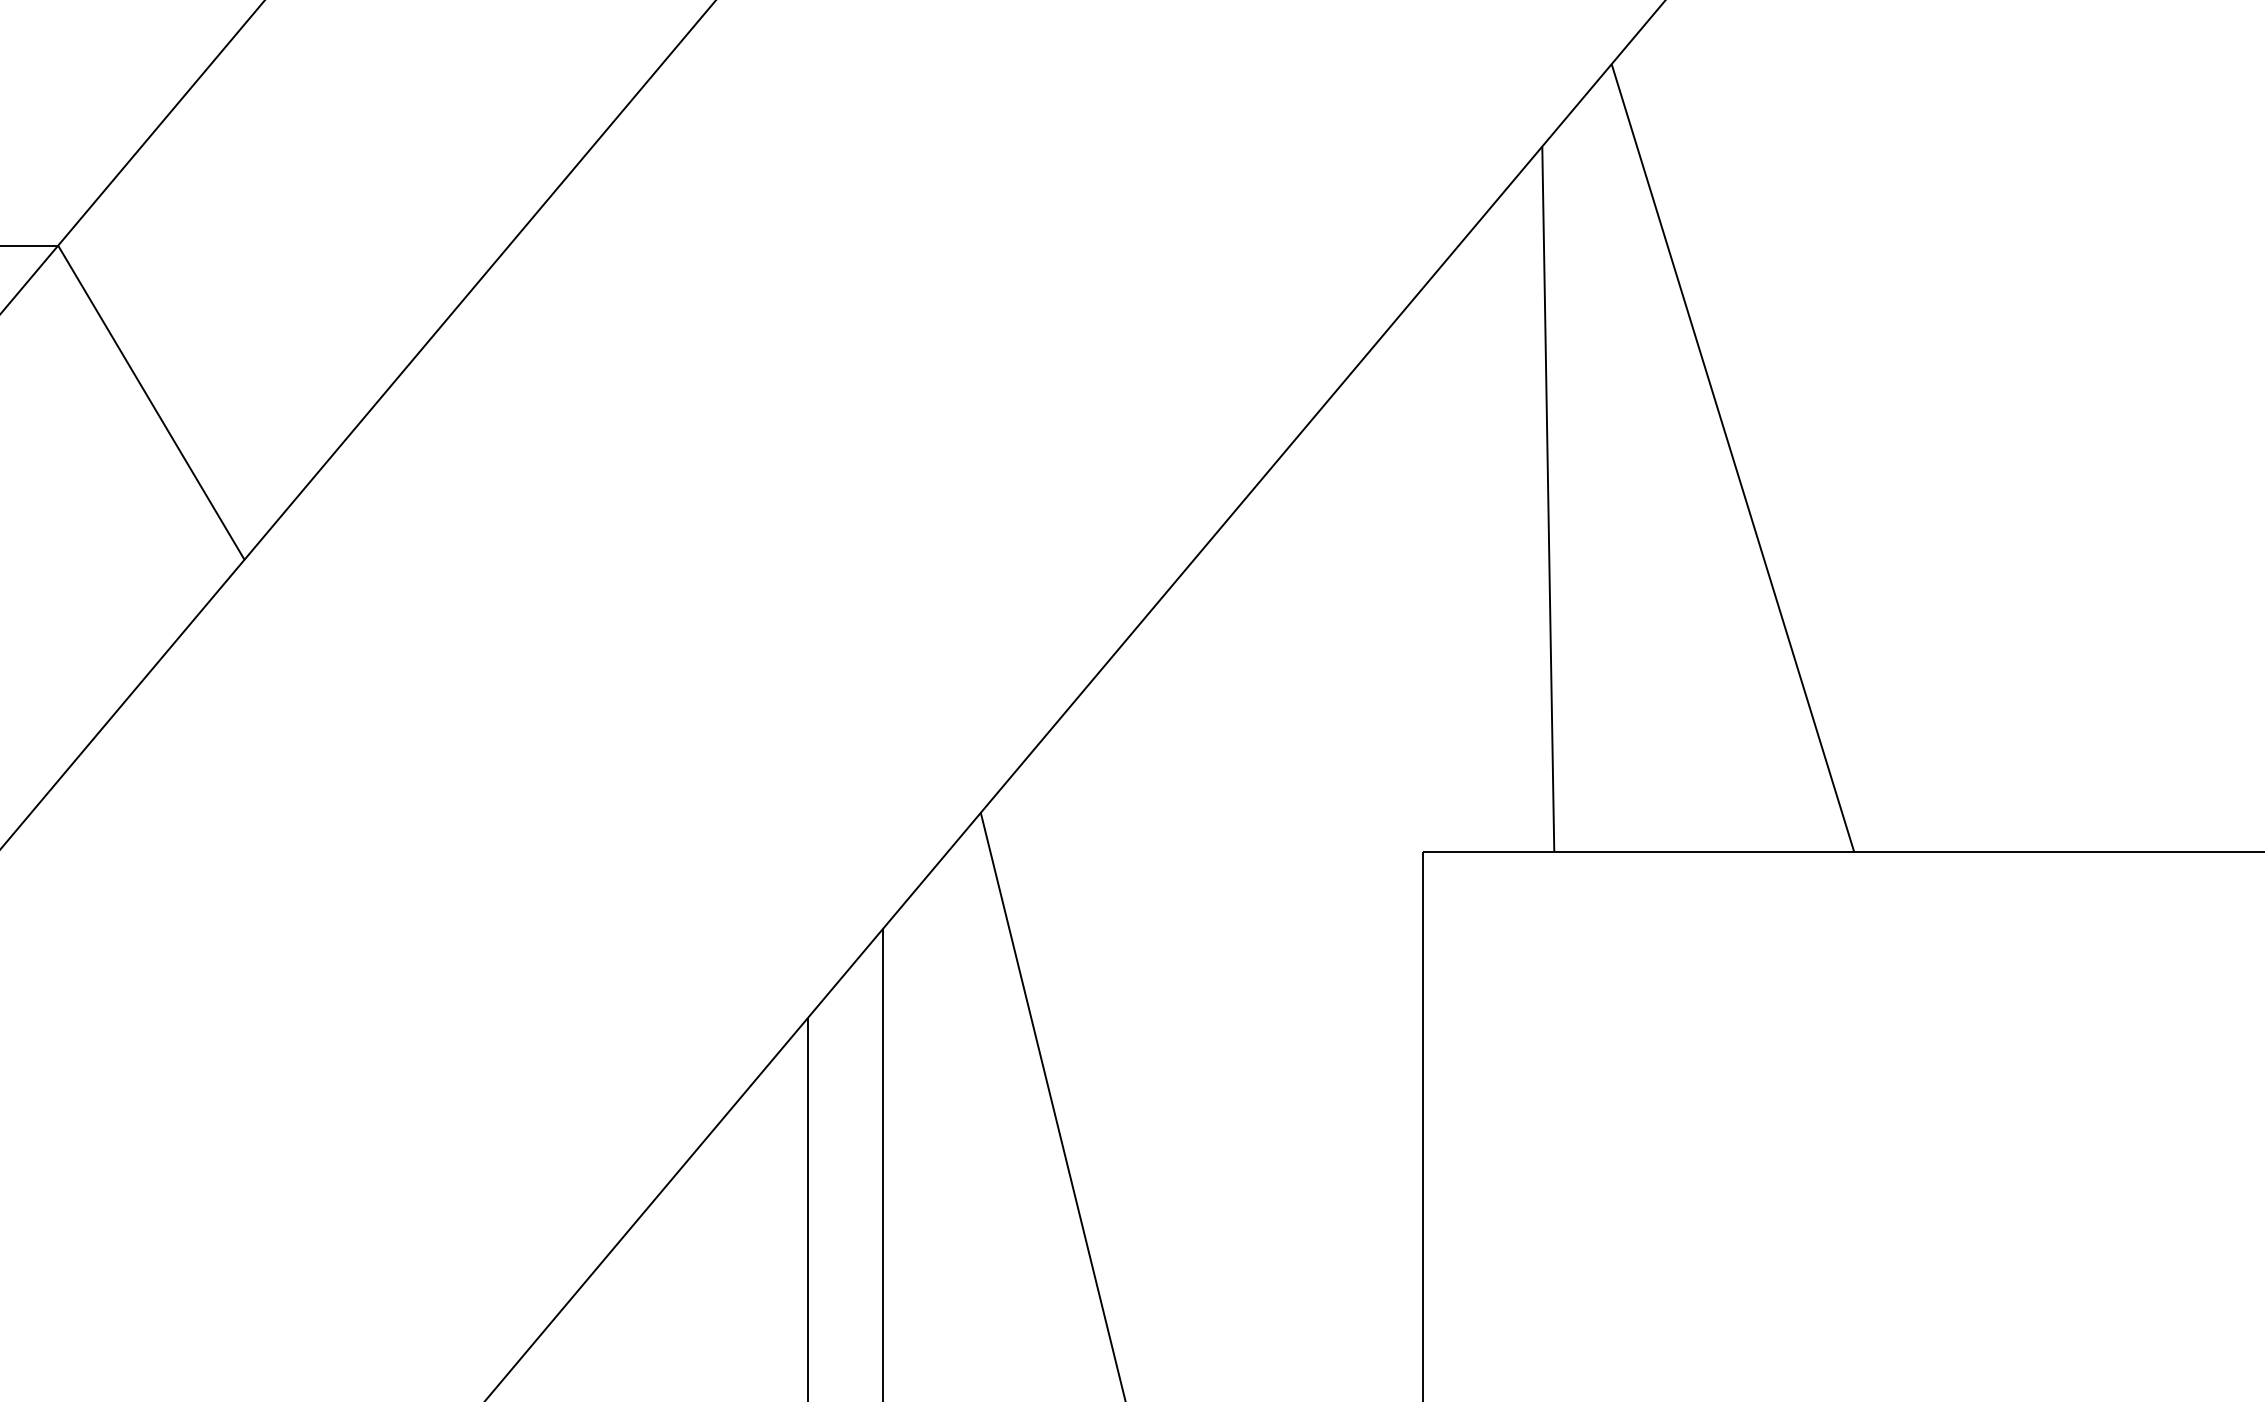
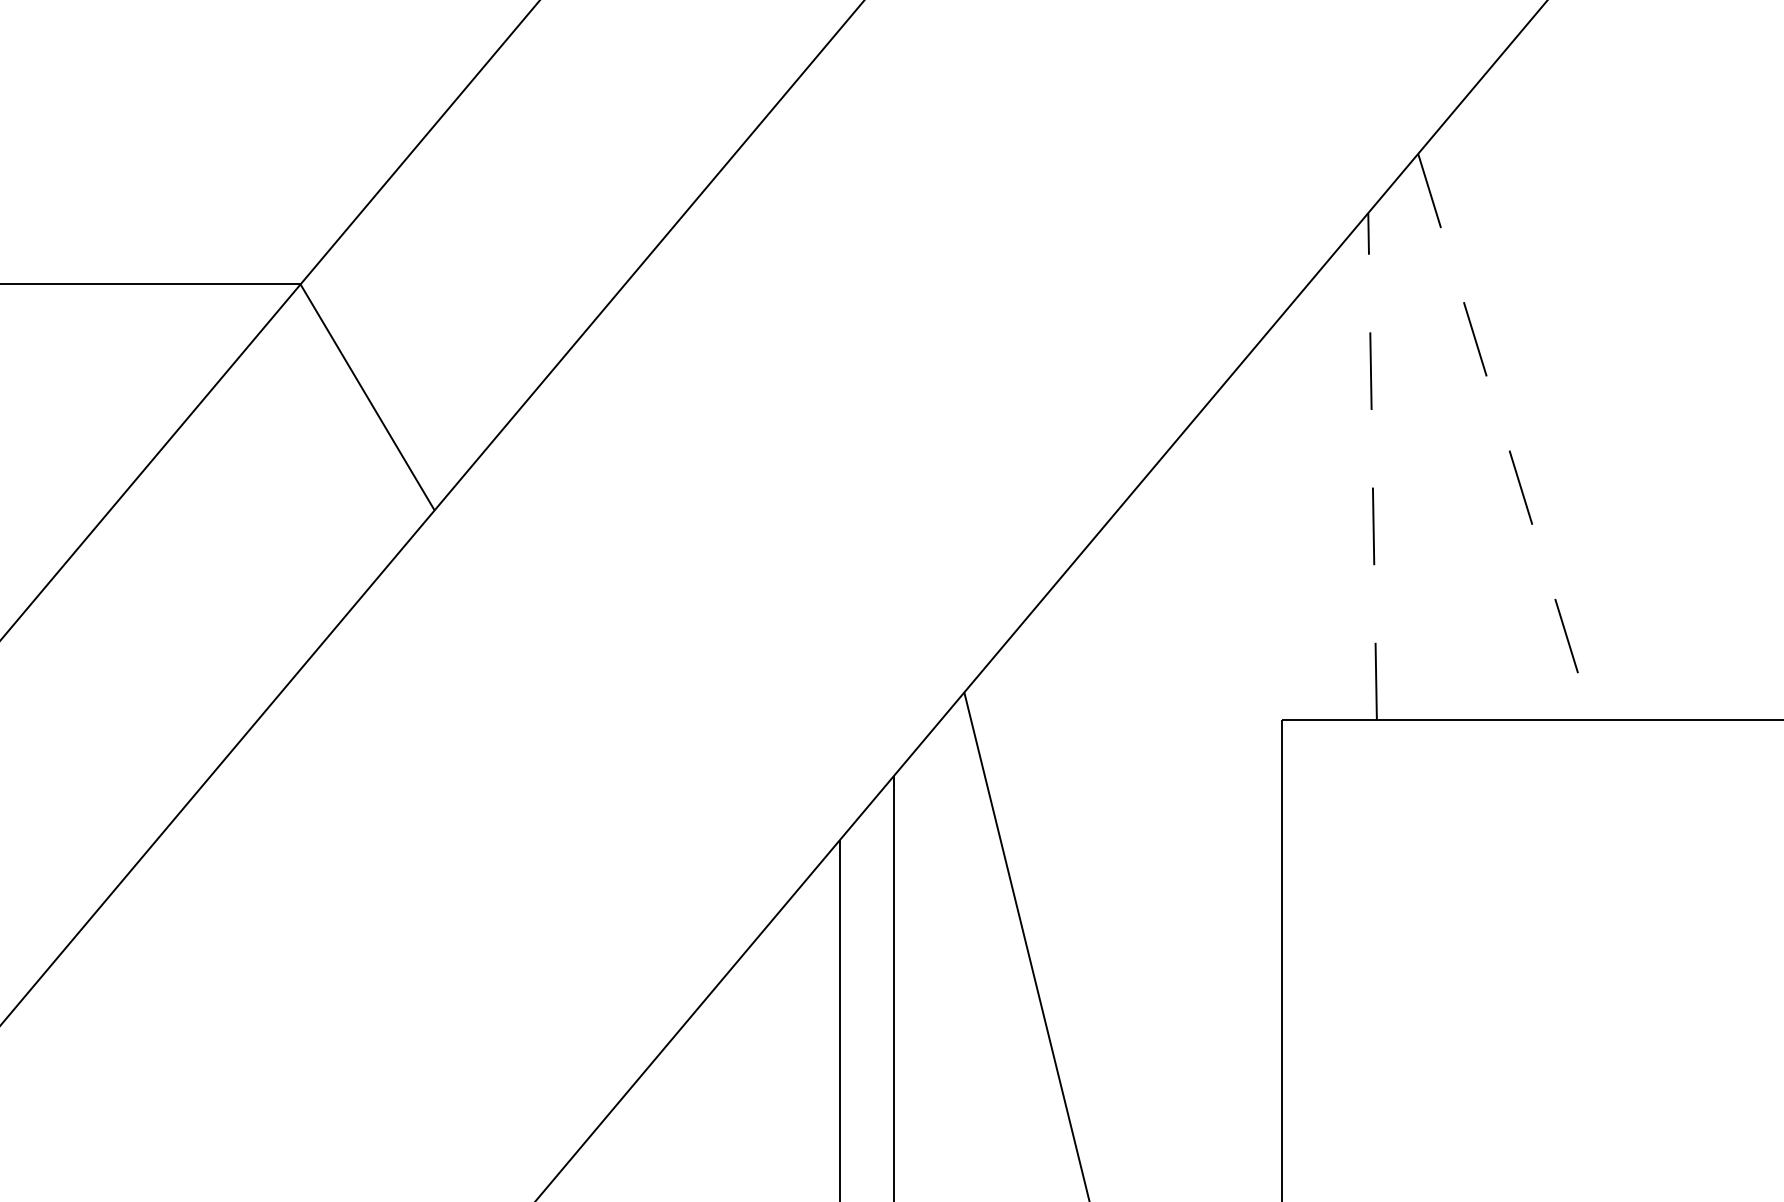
line: (1733, 458) -> (1505, 437), solid -> dashed
line: (1548, 498) -> (1372, 466), solid -> dashed

